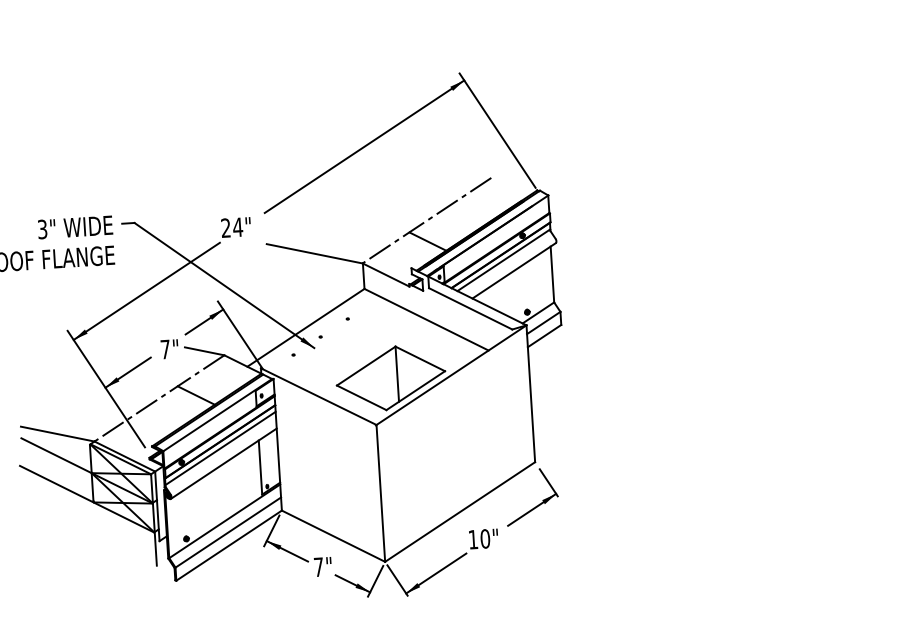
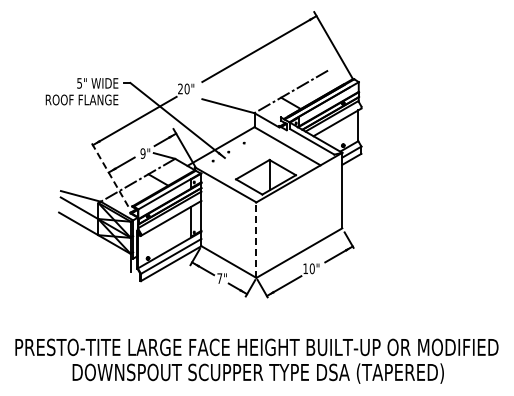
text: (236, 226) -> (186, 88), 24" -> 20"
text: (42, 227) -> (79, 82), 3" -> 5"
text: (164, 349) -> (142, 153), 7" -> 9"
line: (105, 387) -> (108, 172), solid -> dashed
line: (380, 494) -> (256, 240), solid -> dashed

